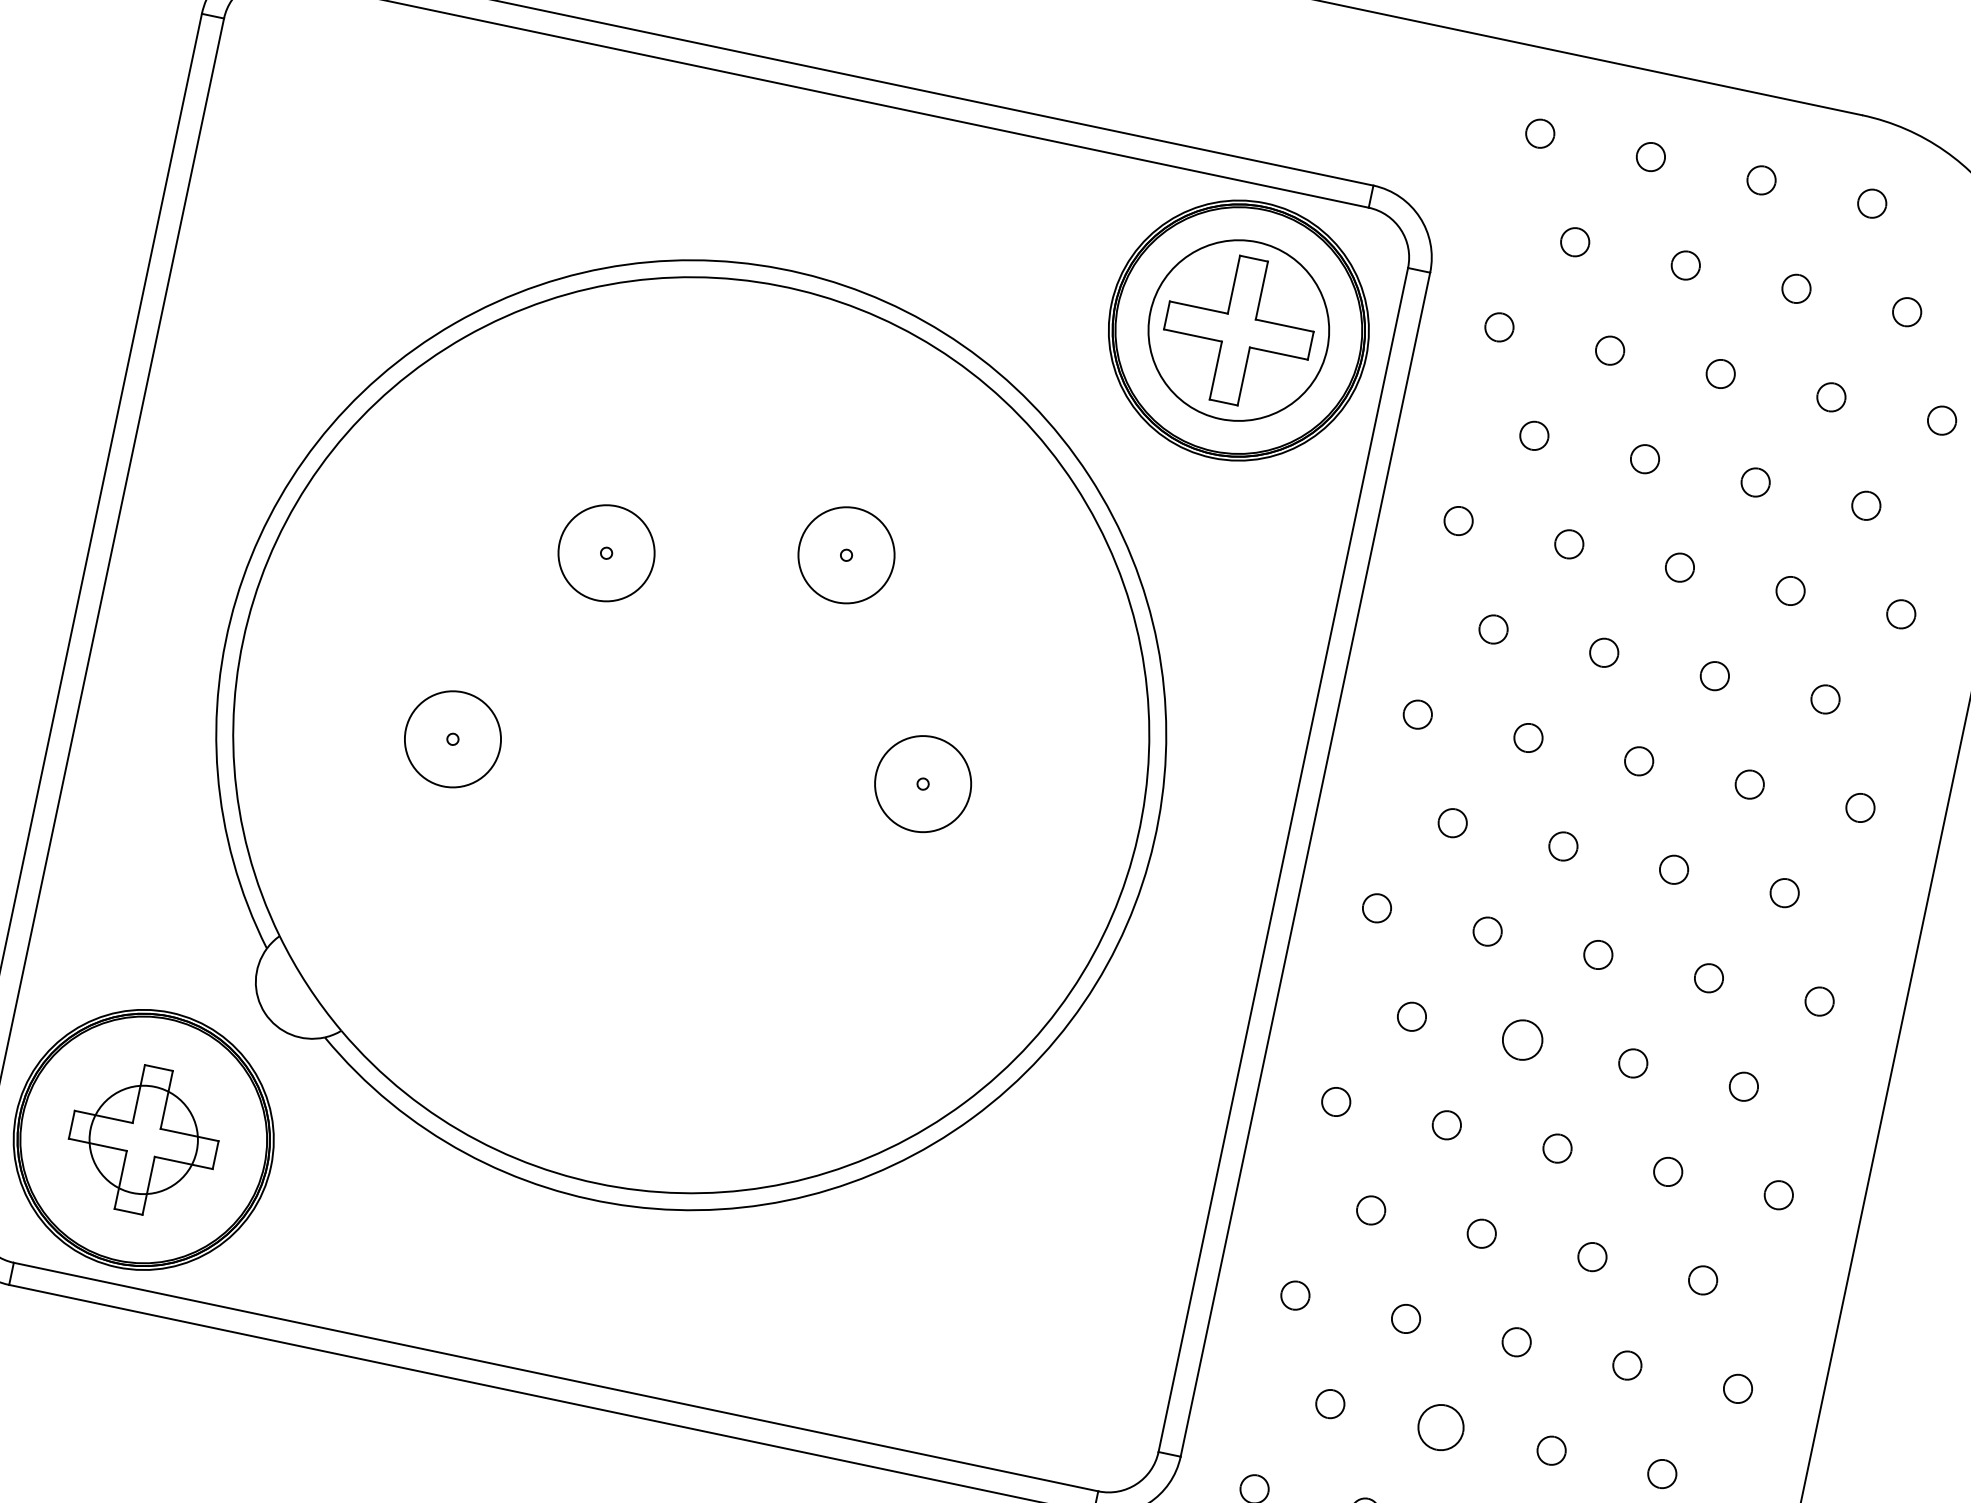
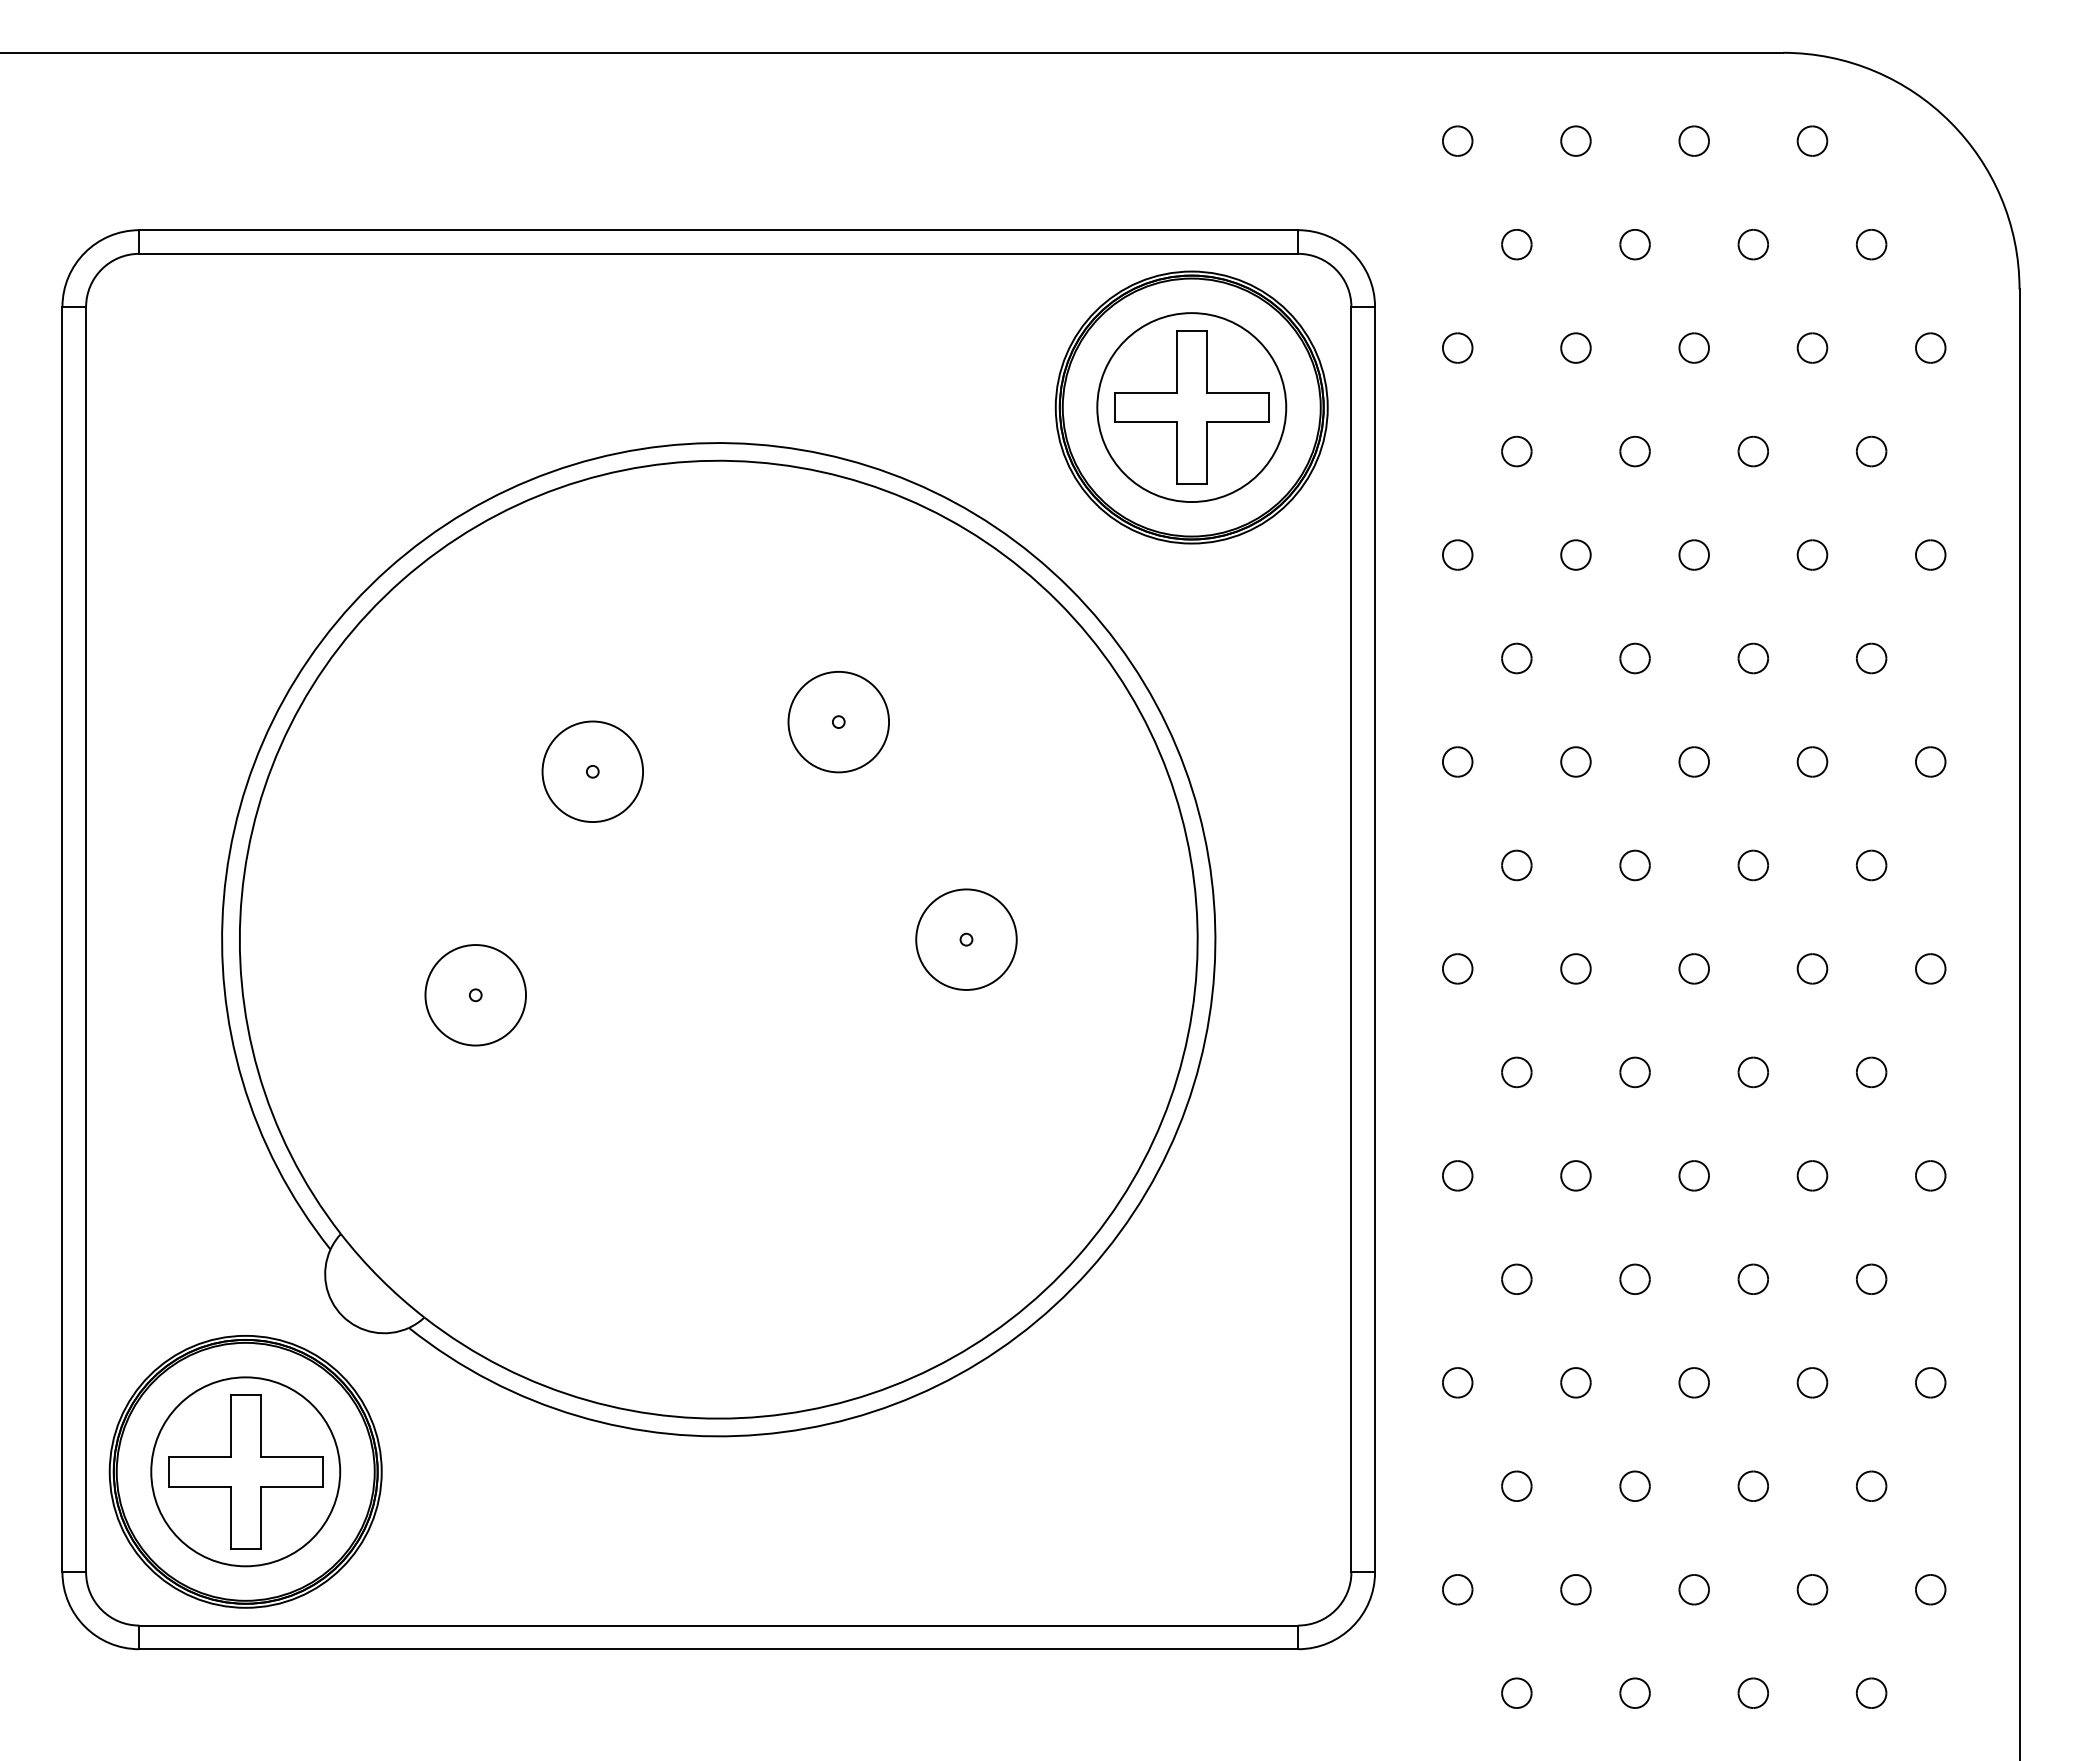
part: (1522, 1040) -> (1634, 1072), size x0.71
circle: (143, 1139) -> (245, 1471), size x1.67
part: (1440, 1426) -> (1634, 1485), size x0.62

